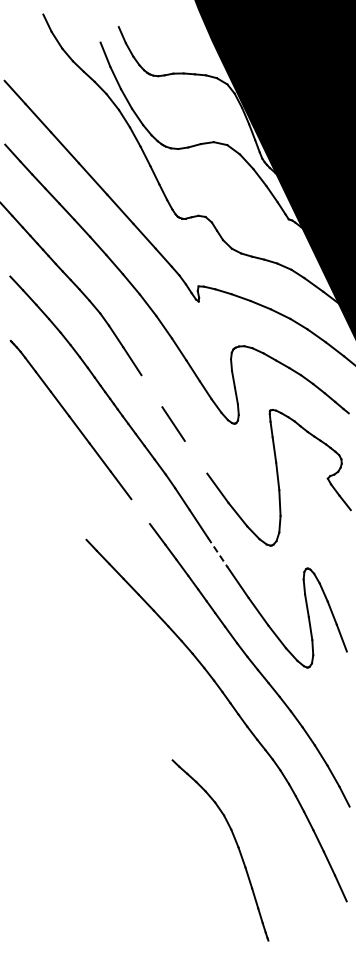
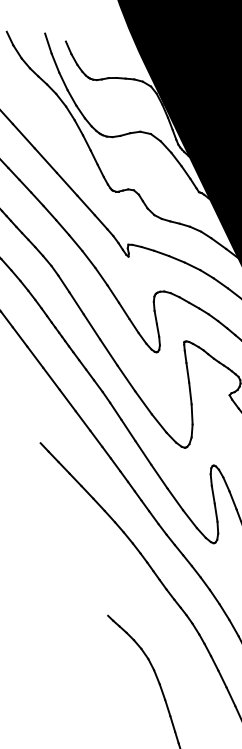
line: (96, 29) -> (48, 43), added
line: (151, 391) -> (91, 327), added
line: (195, 456) -> (126, 377), added
line: (140, 511) -> (82, 420), added
line: (218, 552) -> (144, 453), dashed -> solid

